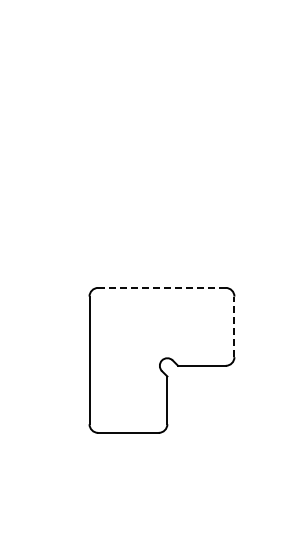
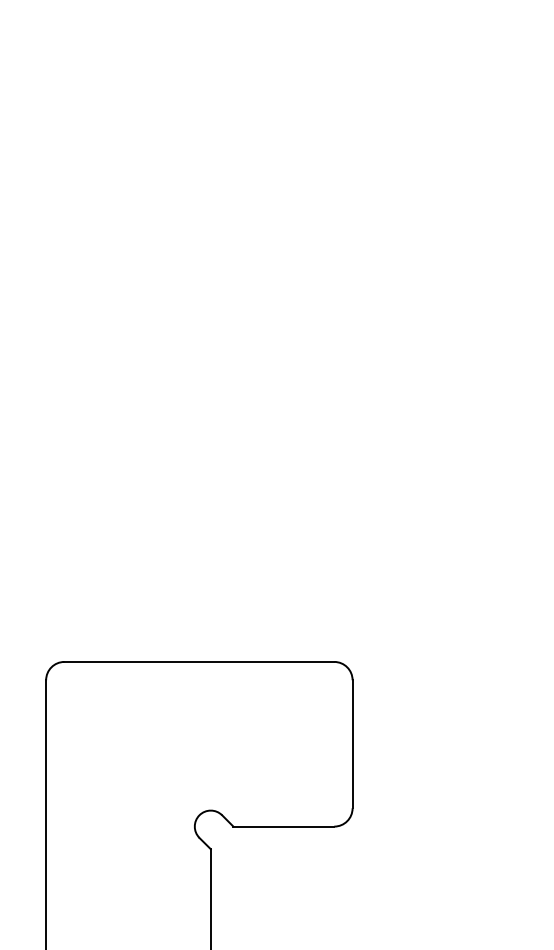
line: (161, 287) -> (198, 661), dashed -> solid
line: (234, 326) -> (352, 743), dashed -> solid

